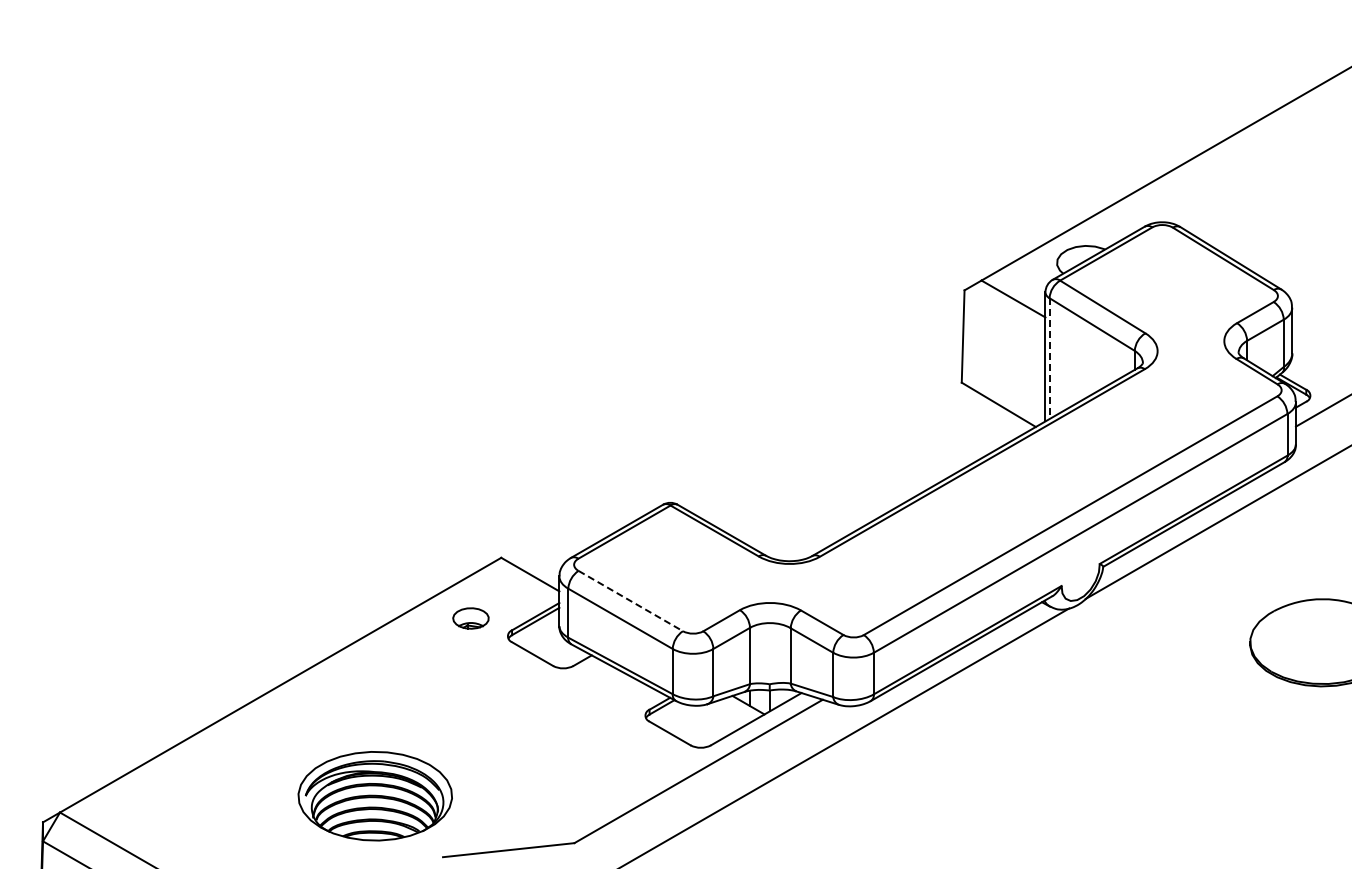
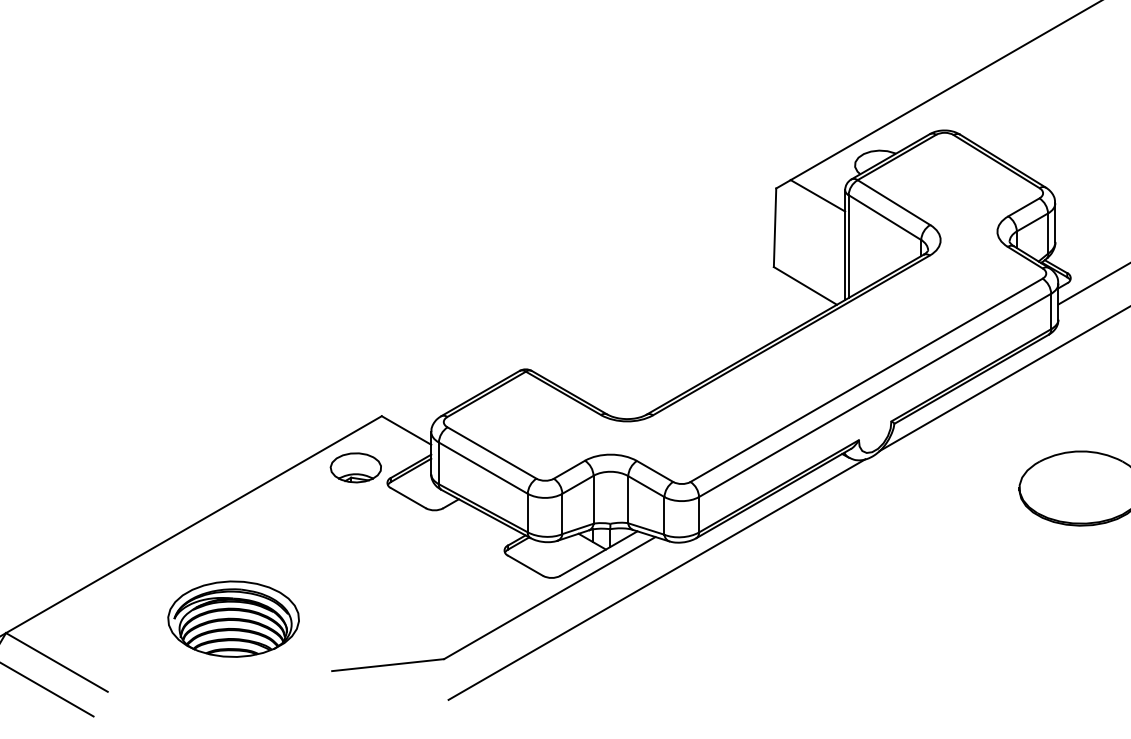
line: (1049, 359) -> (848, 247), dashed -> solid
line: (631, 601) -> (492, 453), dashed -> solid
part: (470, 618) -> (355, 467), size x1.67
part: (374, 796) -> (232, 619), moved

